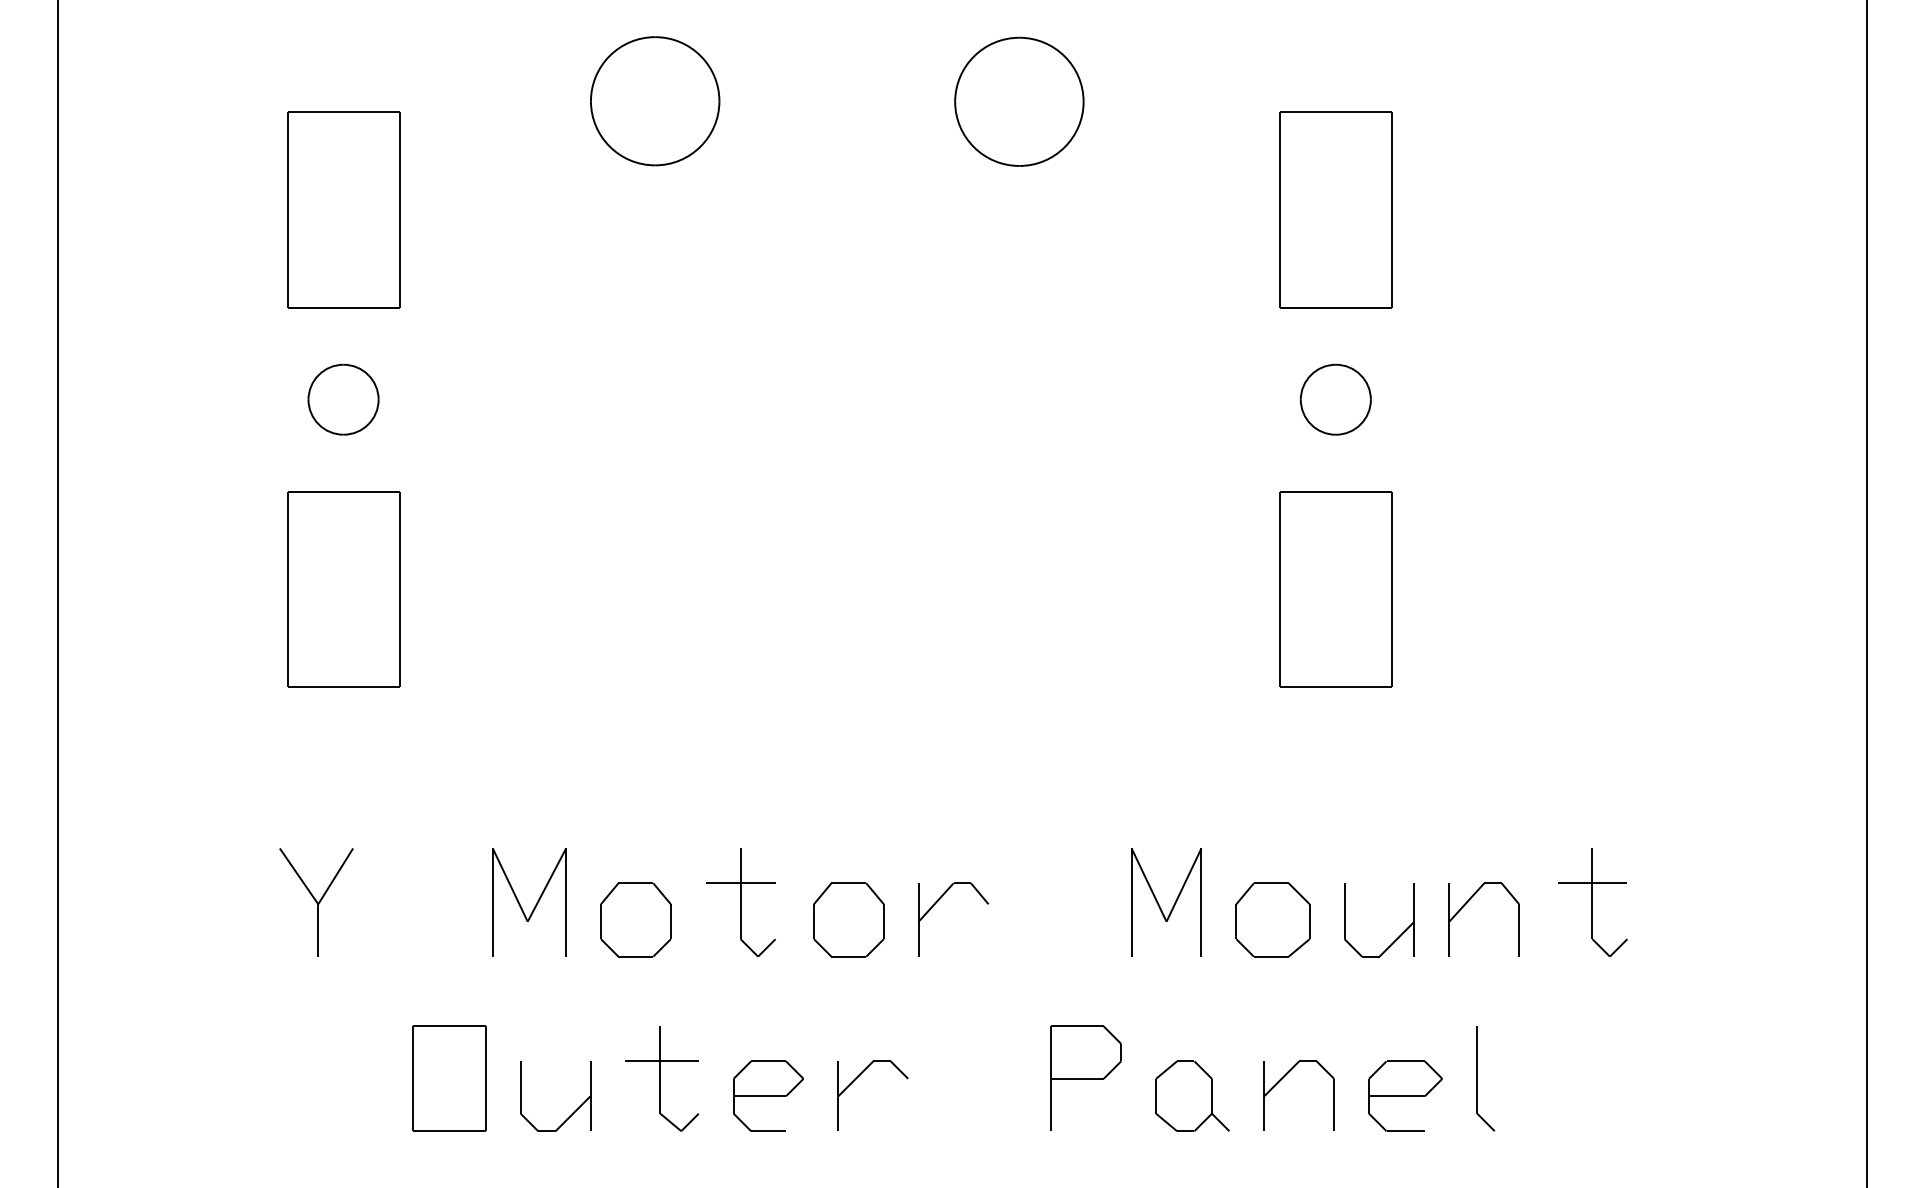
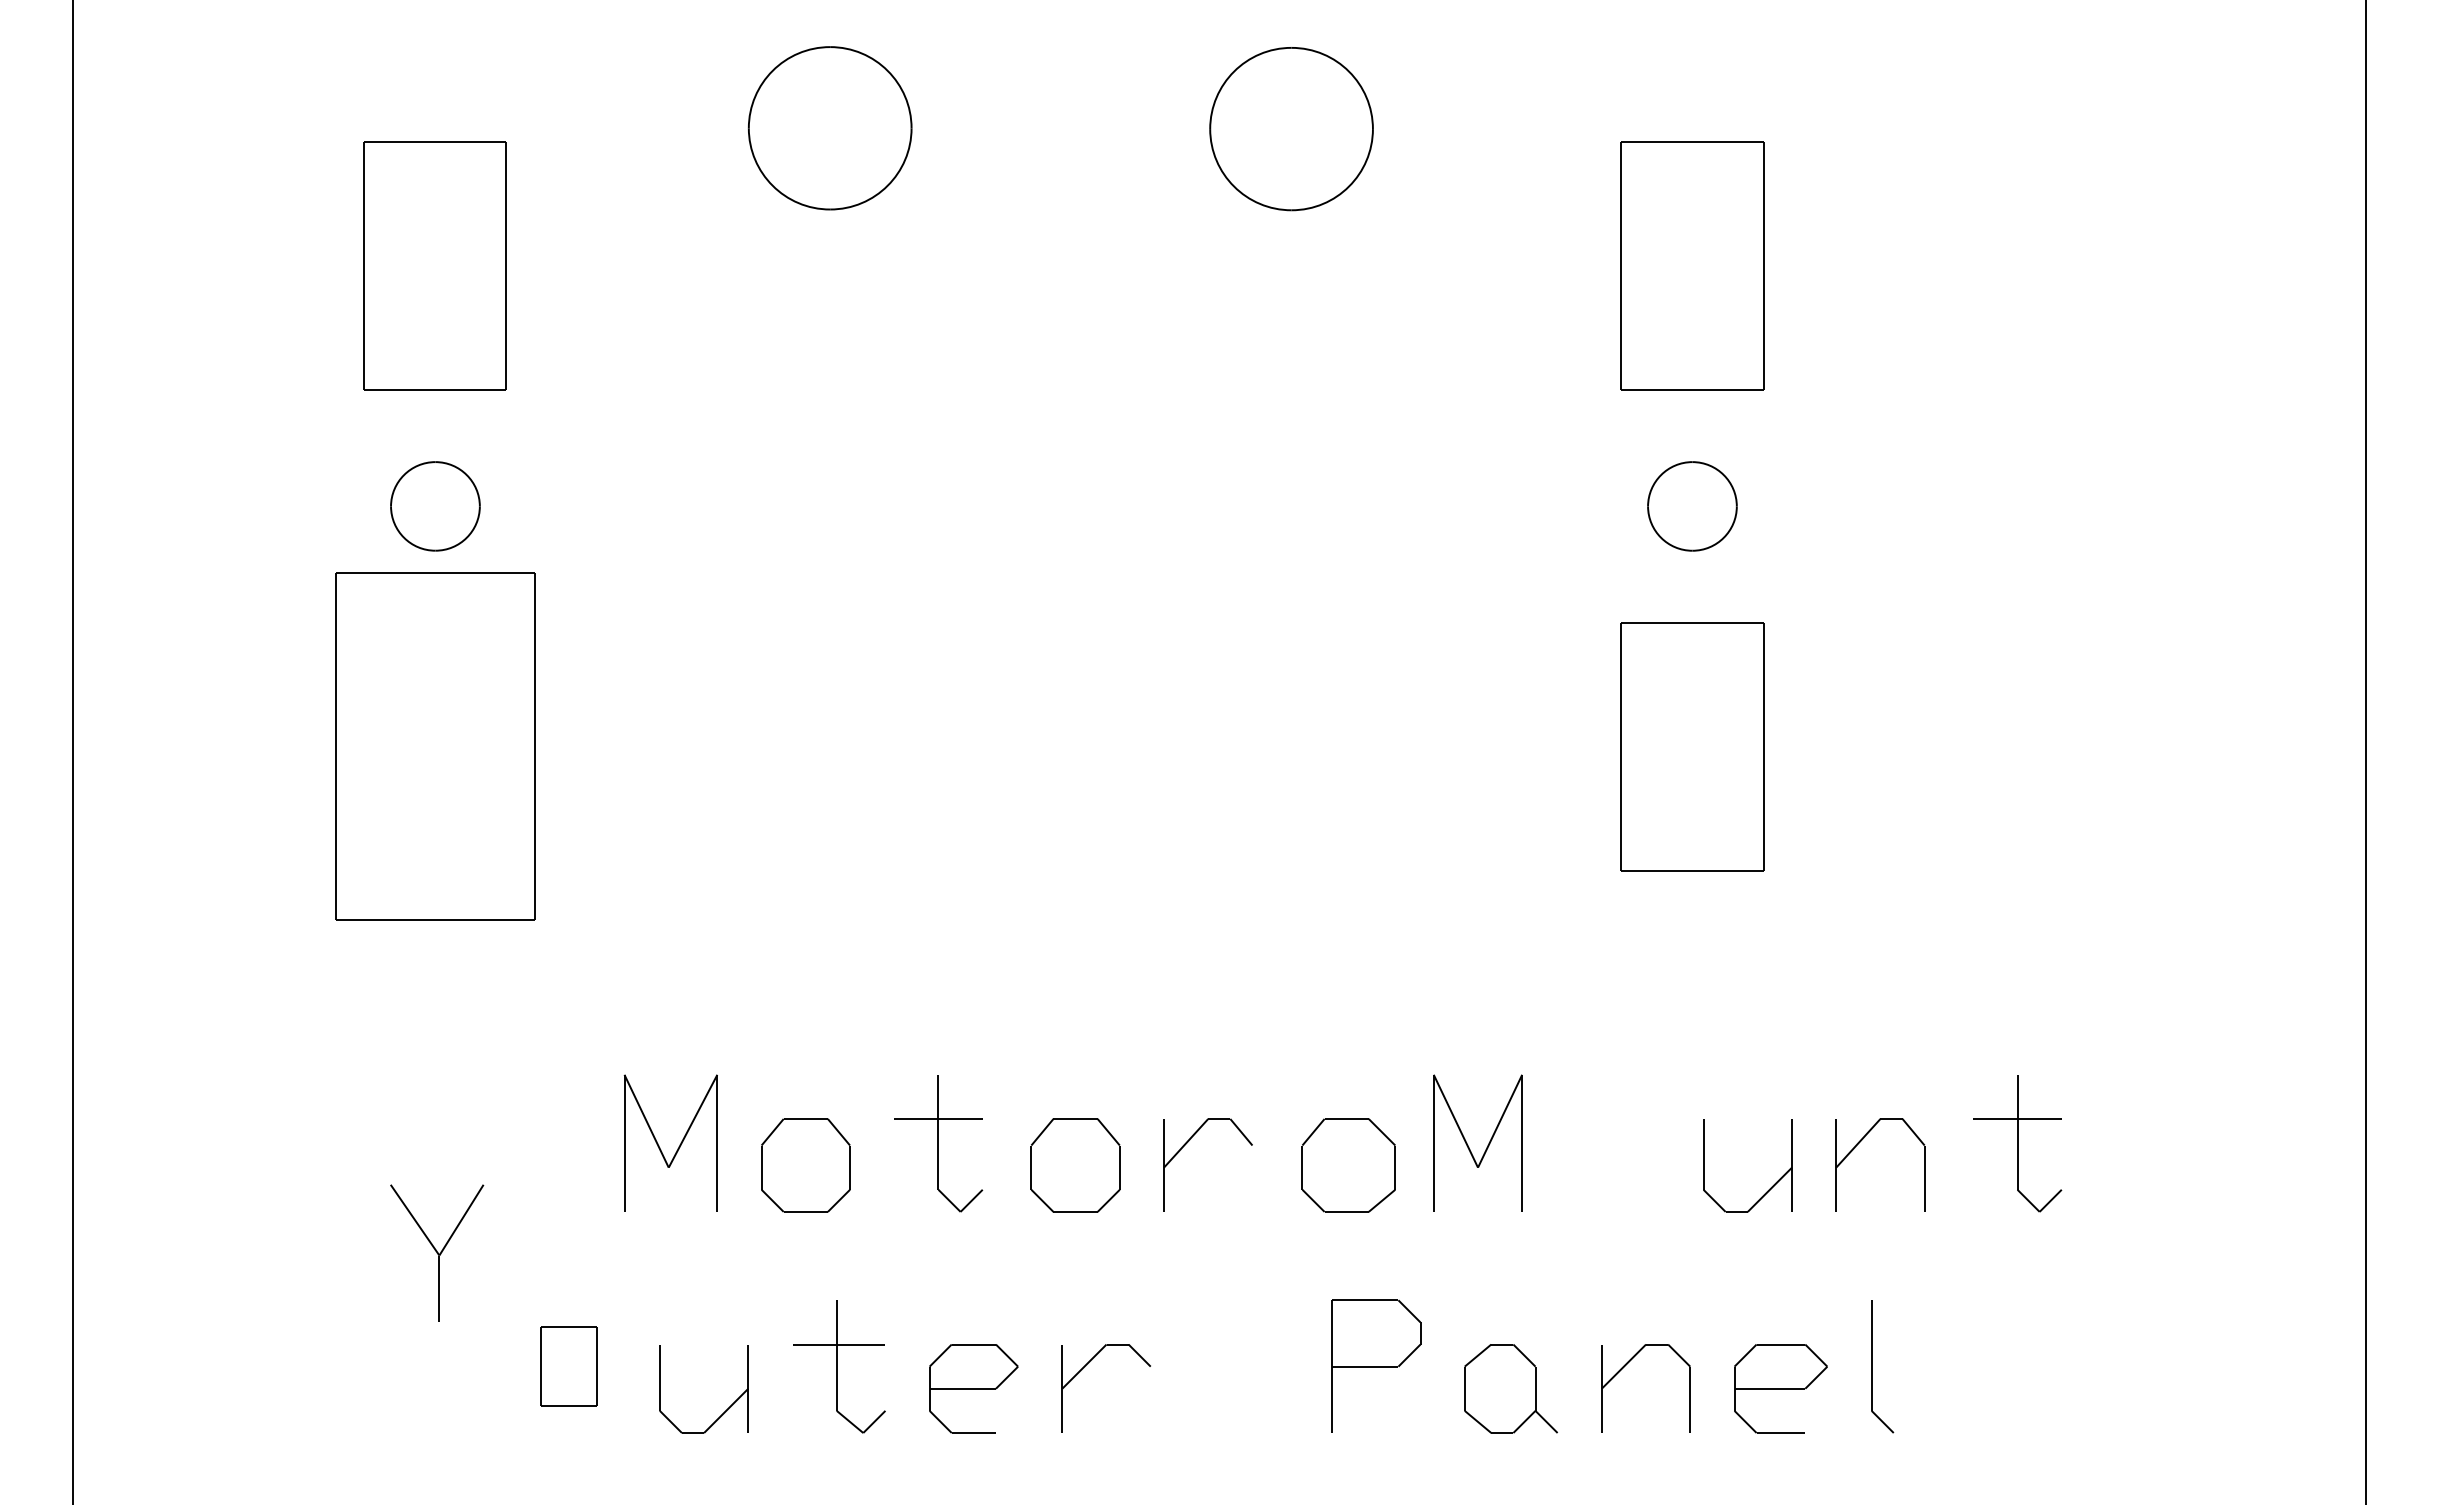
part: (342, 589) -> (434, 746), size x1.4
part: (316, 901) -> (437, 1252), moved
part: (1272, 920) -> (1348, 1165), moved
part: (449, 1078) -> (569, 1366), size x0.6

